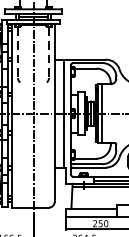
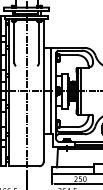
line: (18, 52) -> (14, 42), dashed -> solid
line: (49, 52) -> (39, 42), dashed -> solid

